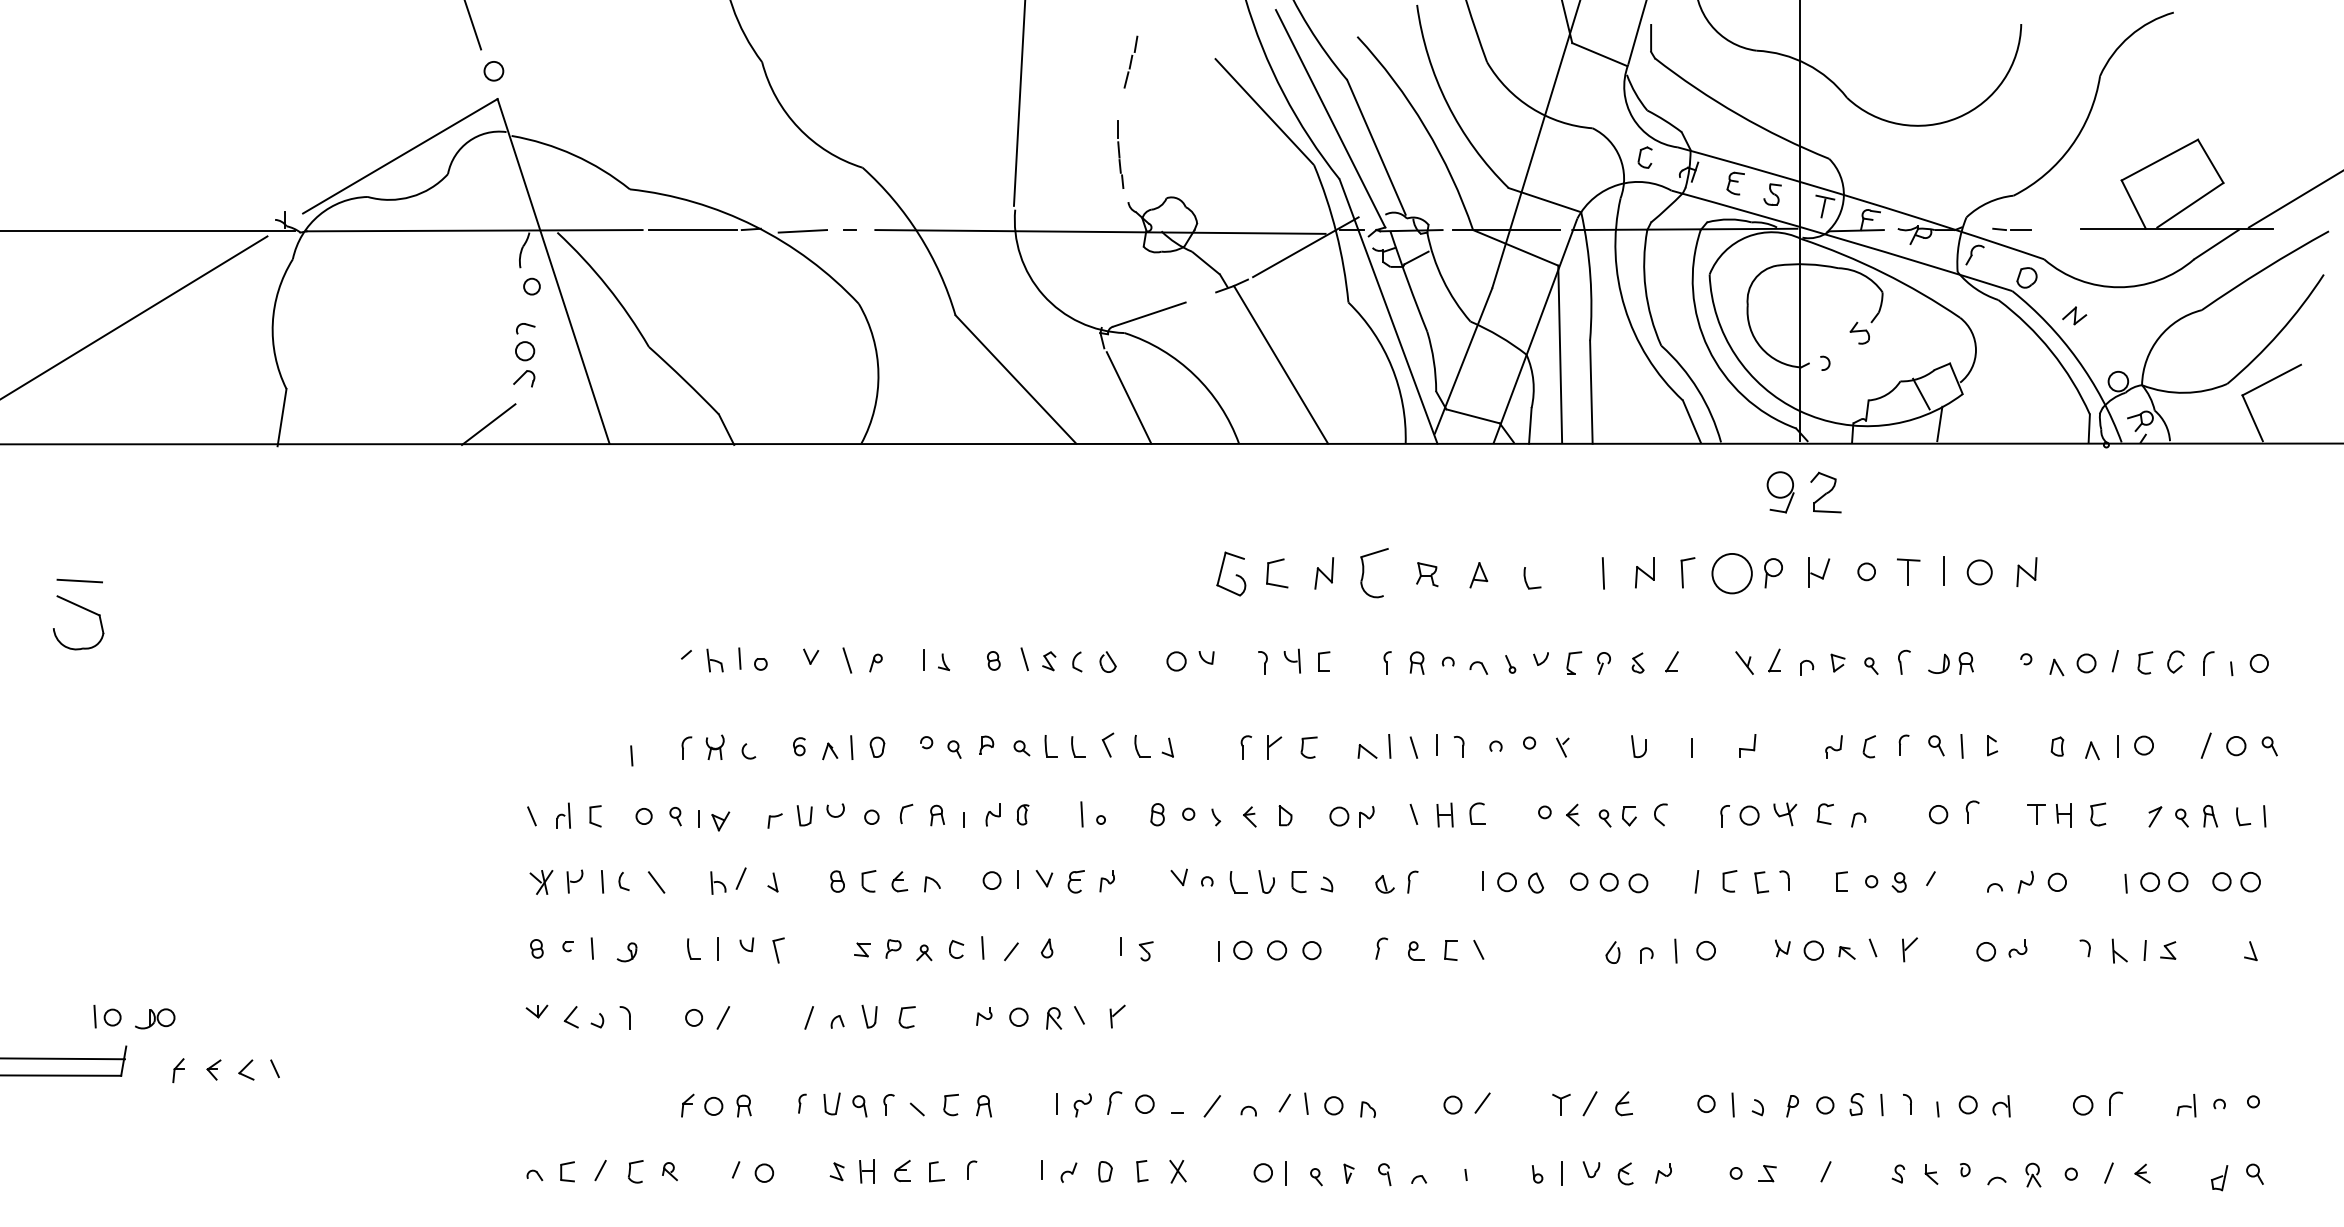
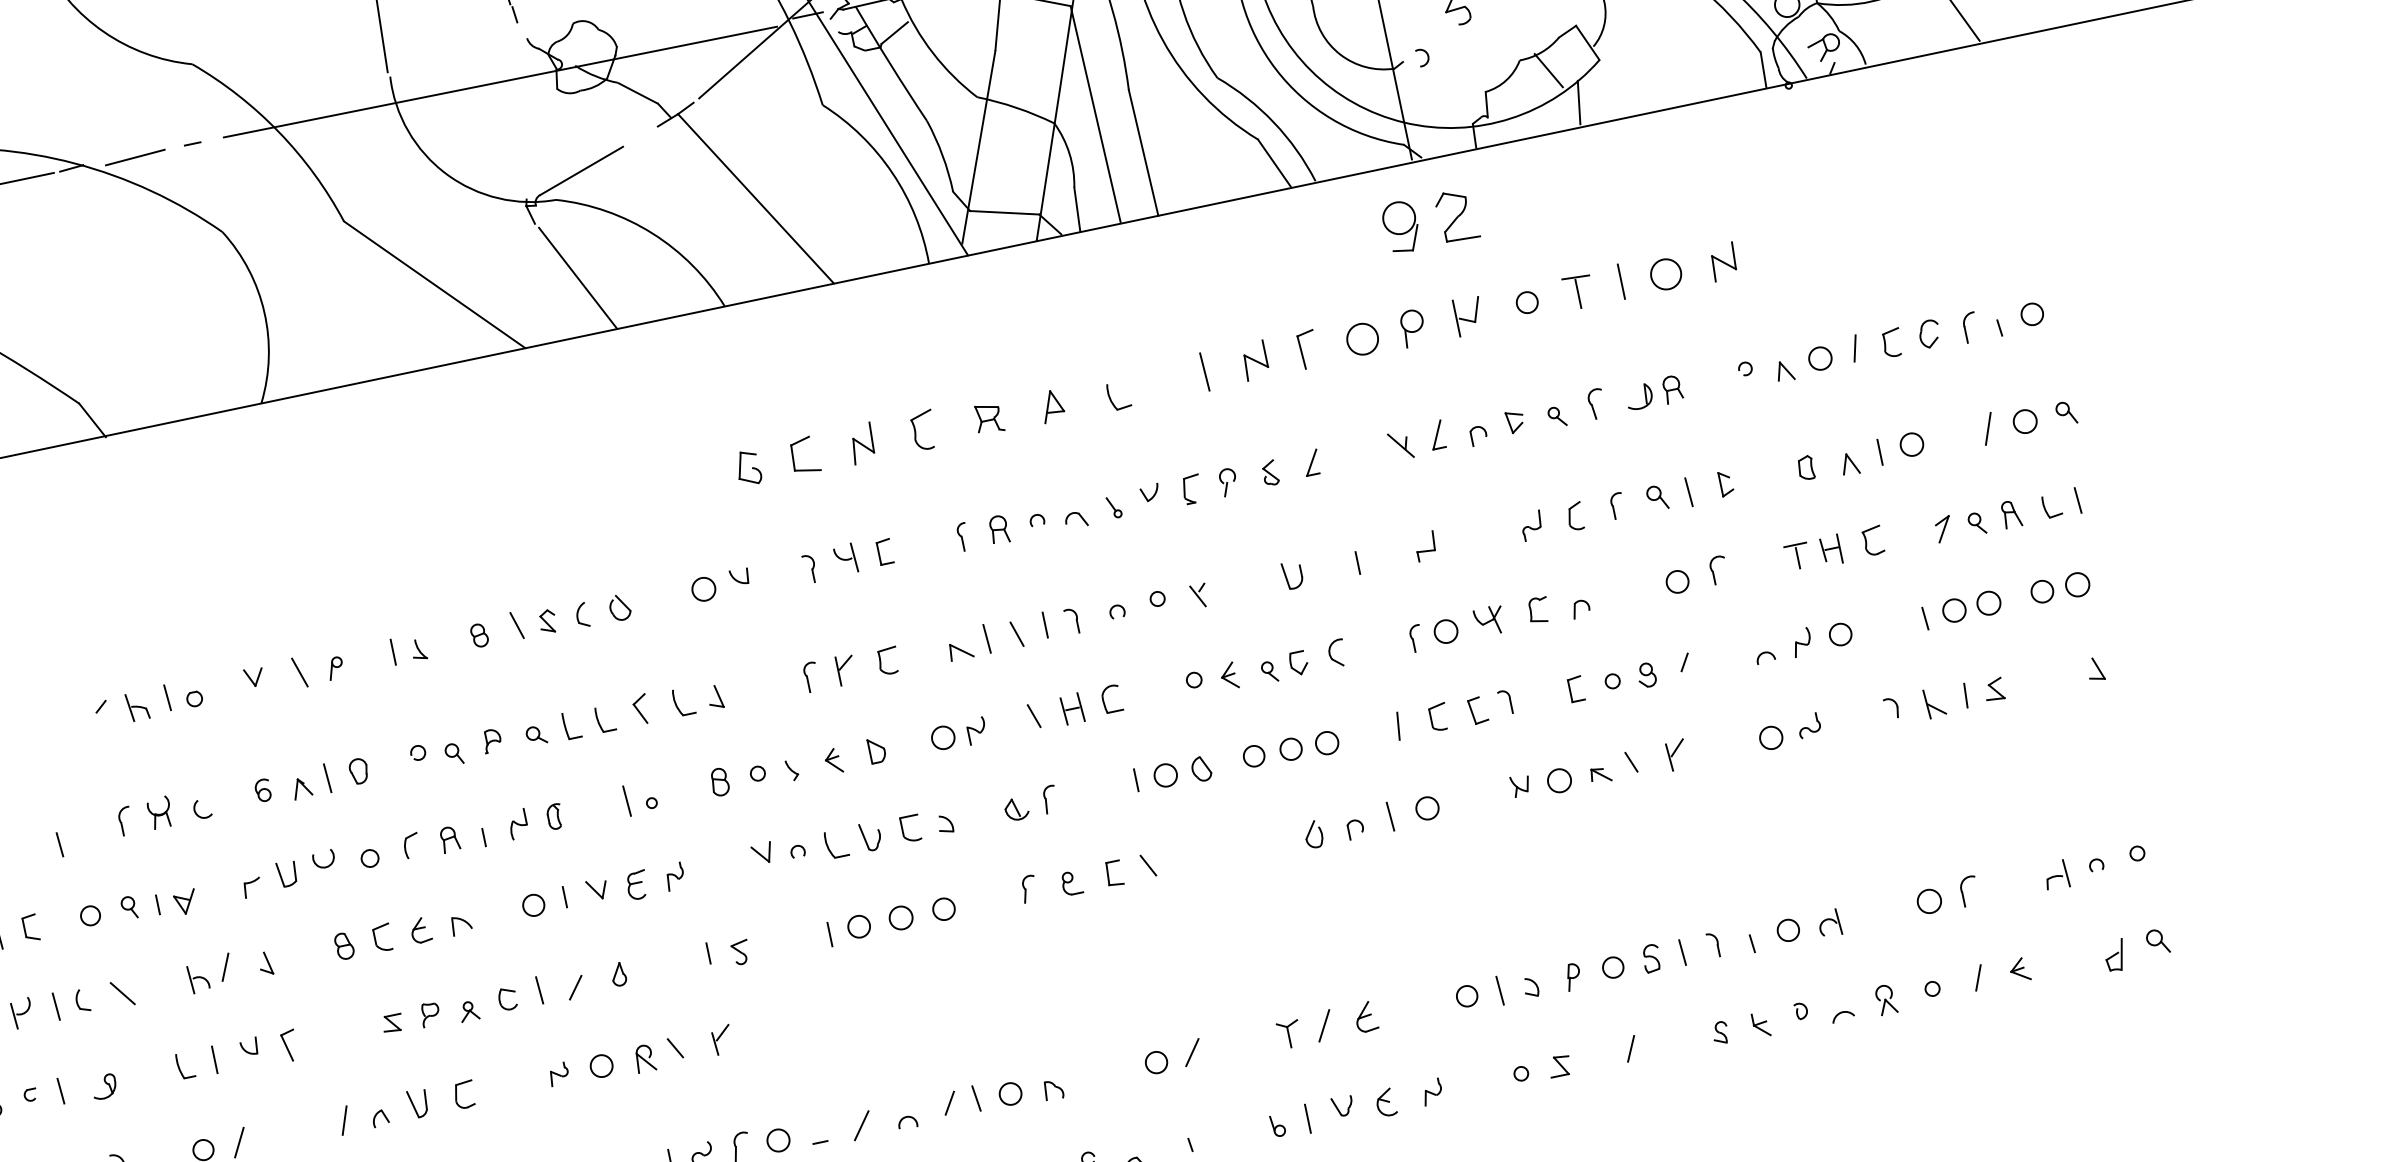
part: (1230, 573) -> (747, 467), size x0.62
part: (1374, 573) -> (924, 430), size x0.62
circle: (1731, 573) -> (1361, 339), size x0.62

